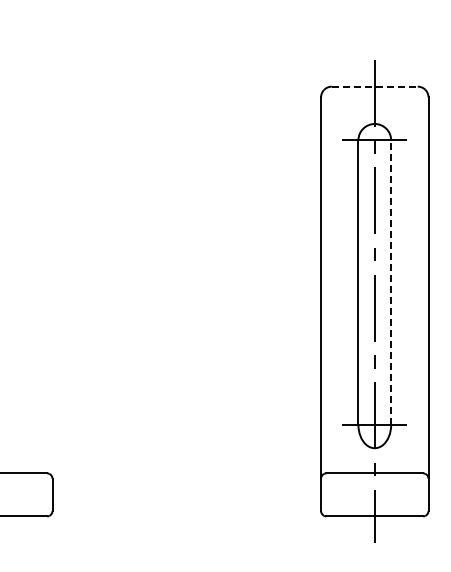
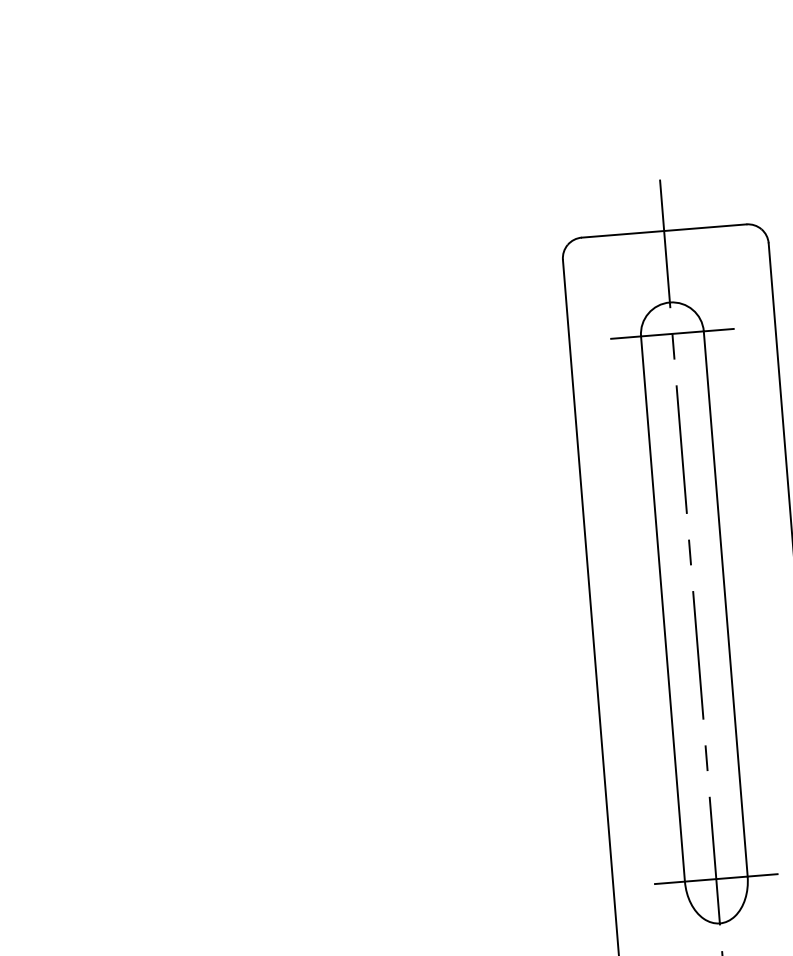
line: (374, 86) -> (663, 230), dashed -> solid
line: (391, 282) -> (726, 603), dashed -> solid

